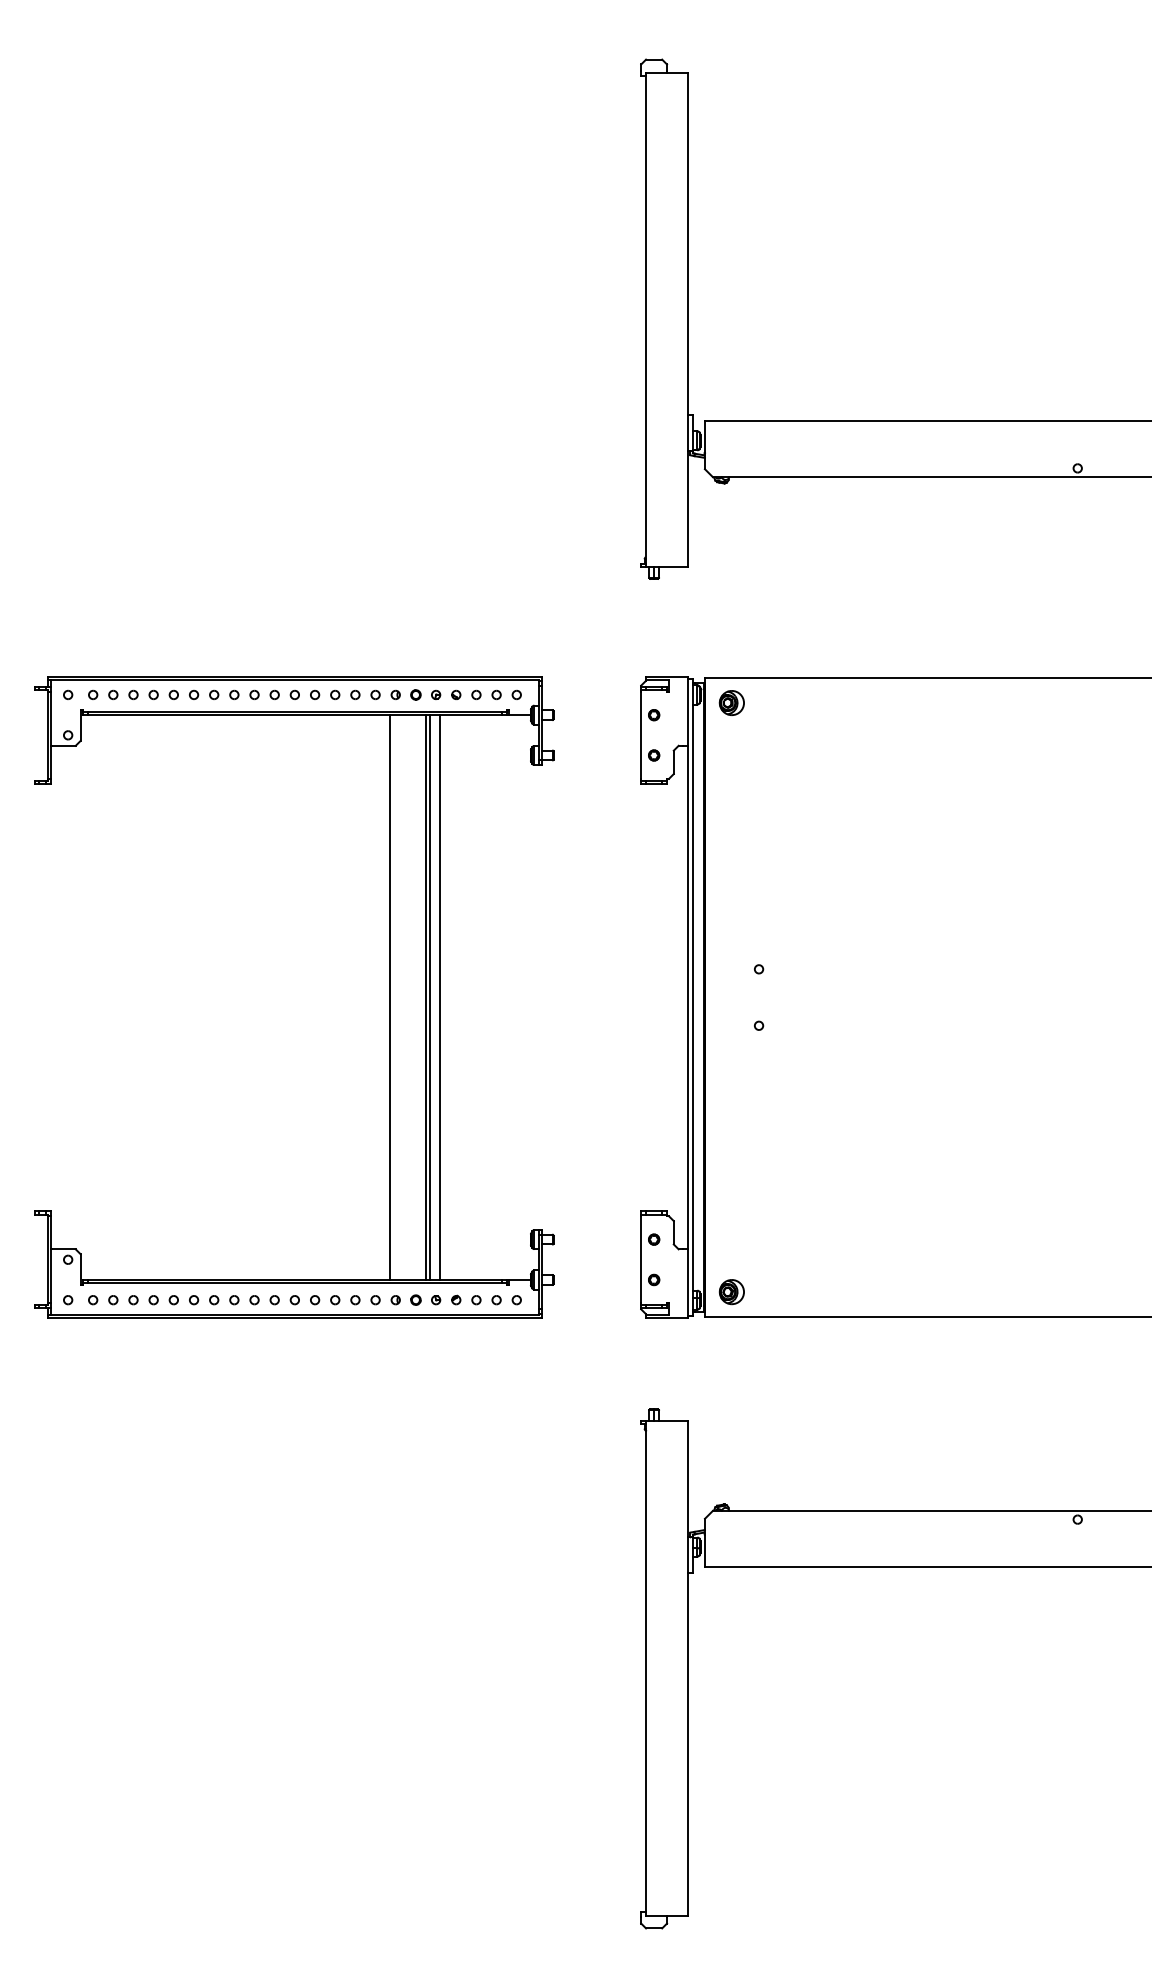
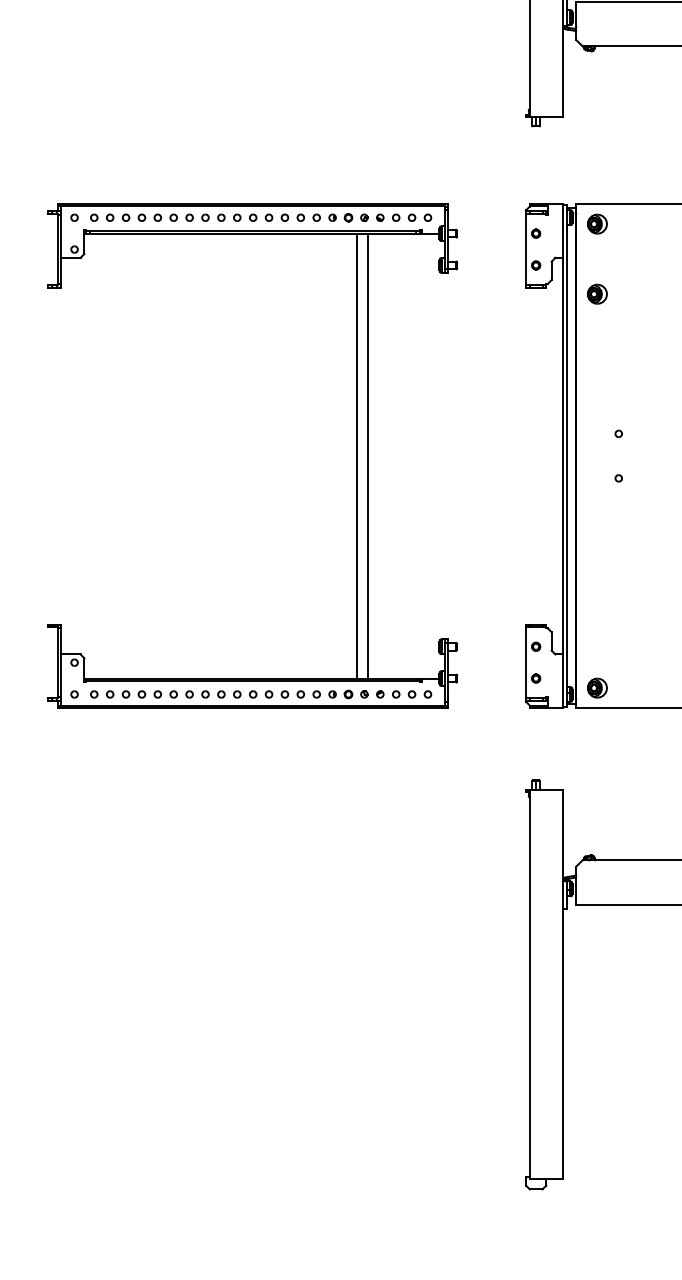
part: (731, 791) -> (597, 293), added
line: (390, 997) -> (328, 456), removed
line: (430, 997) -> (359, 456), removed

